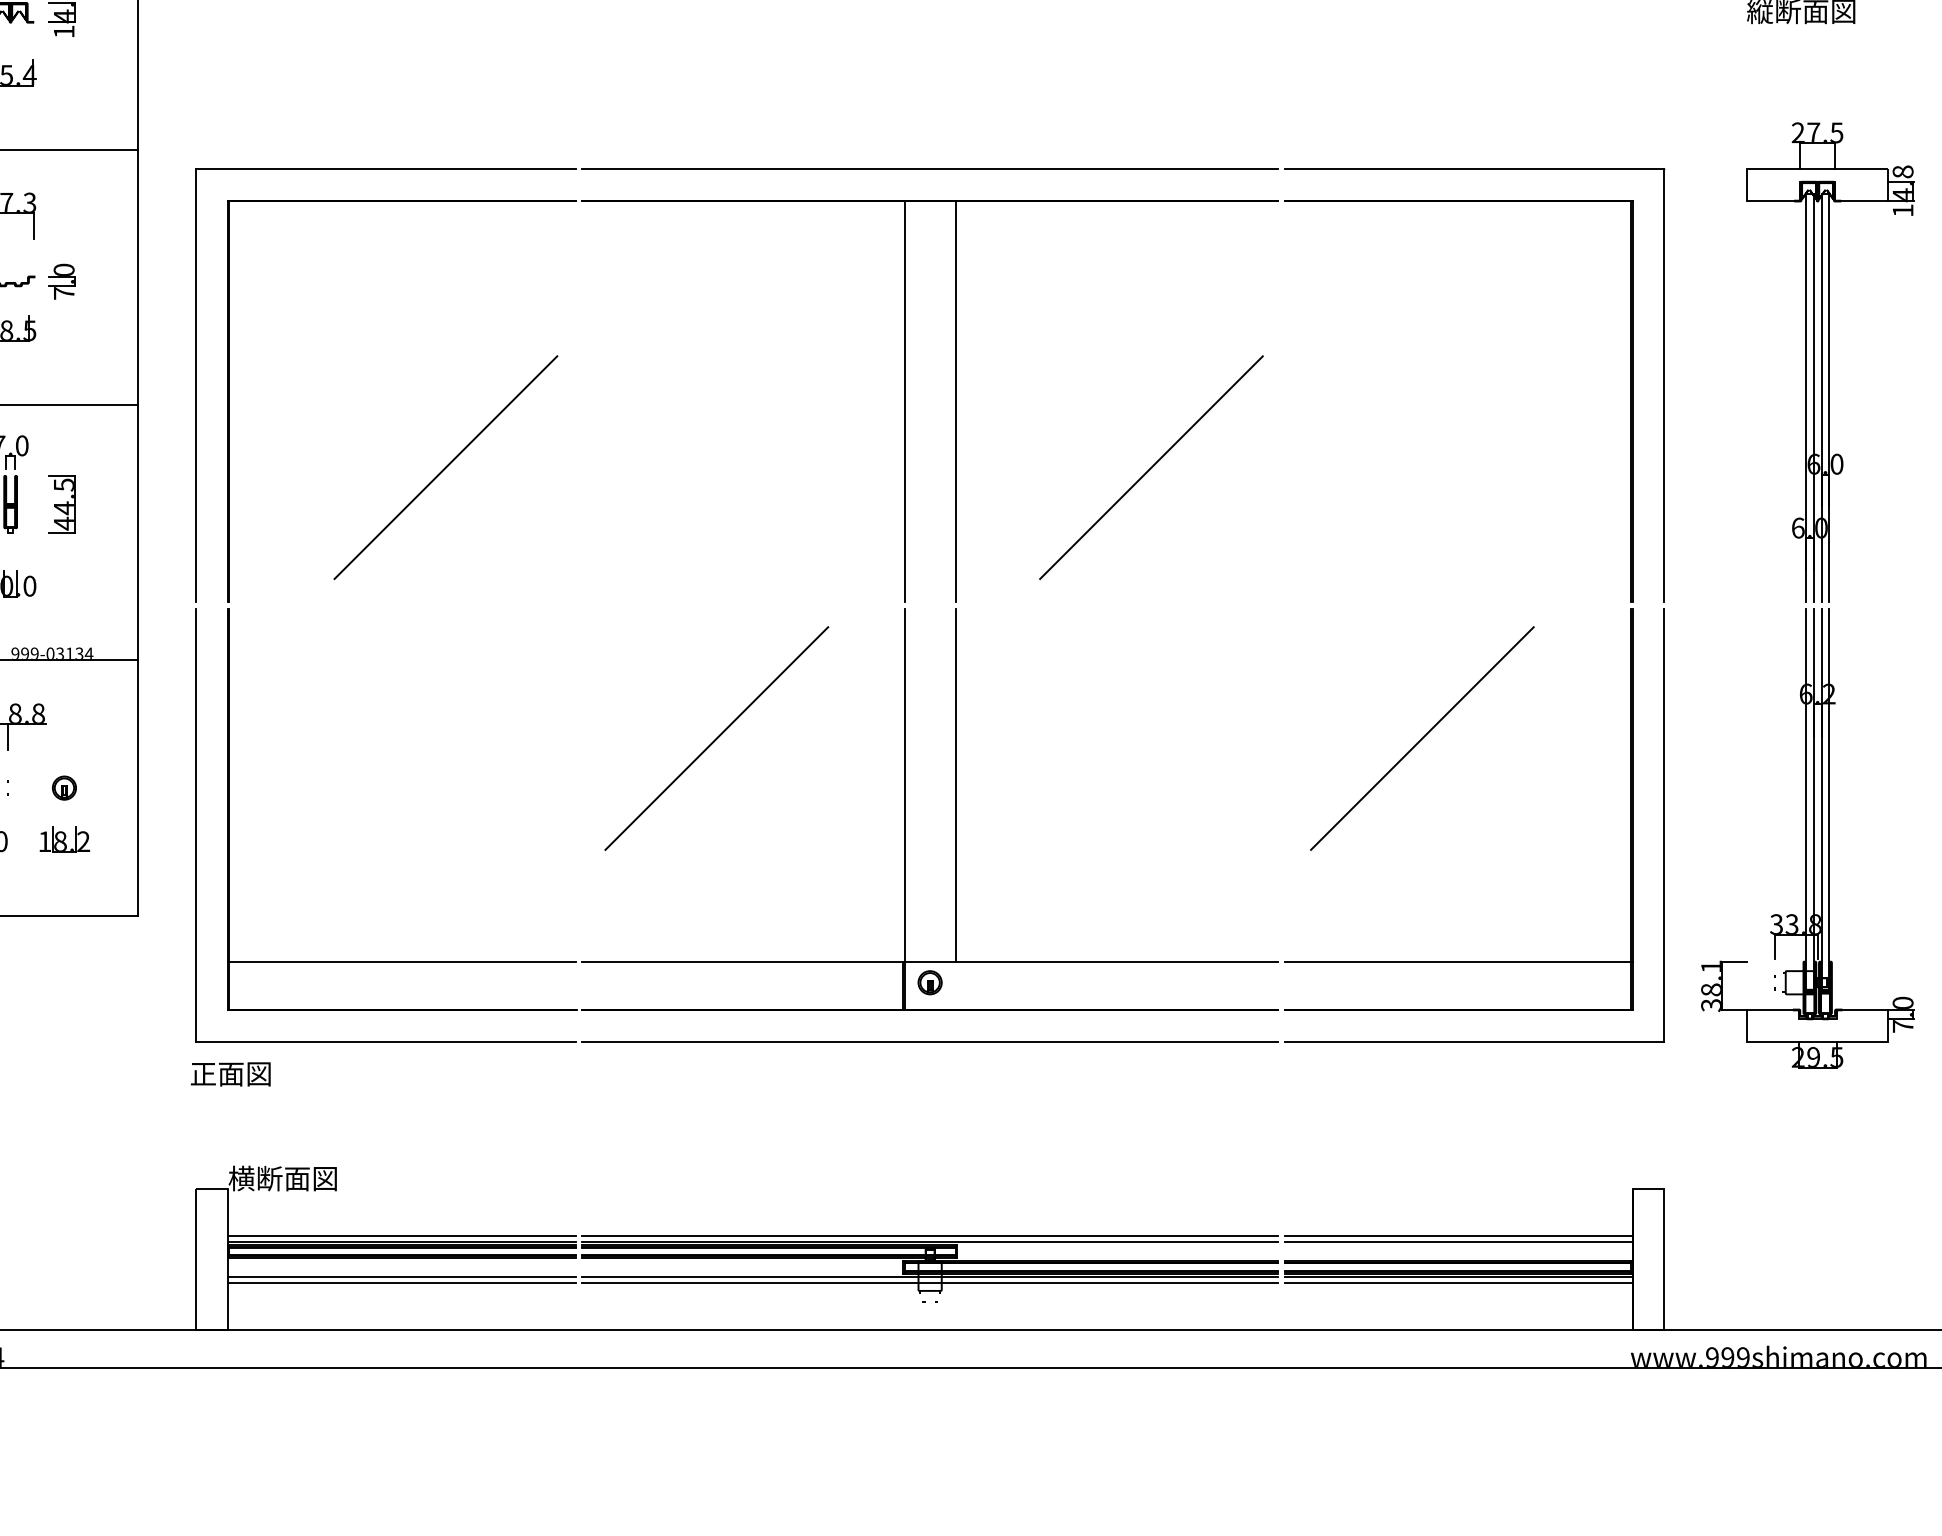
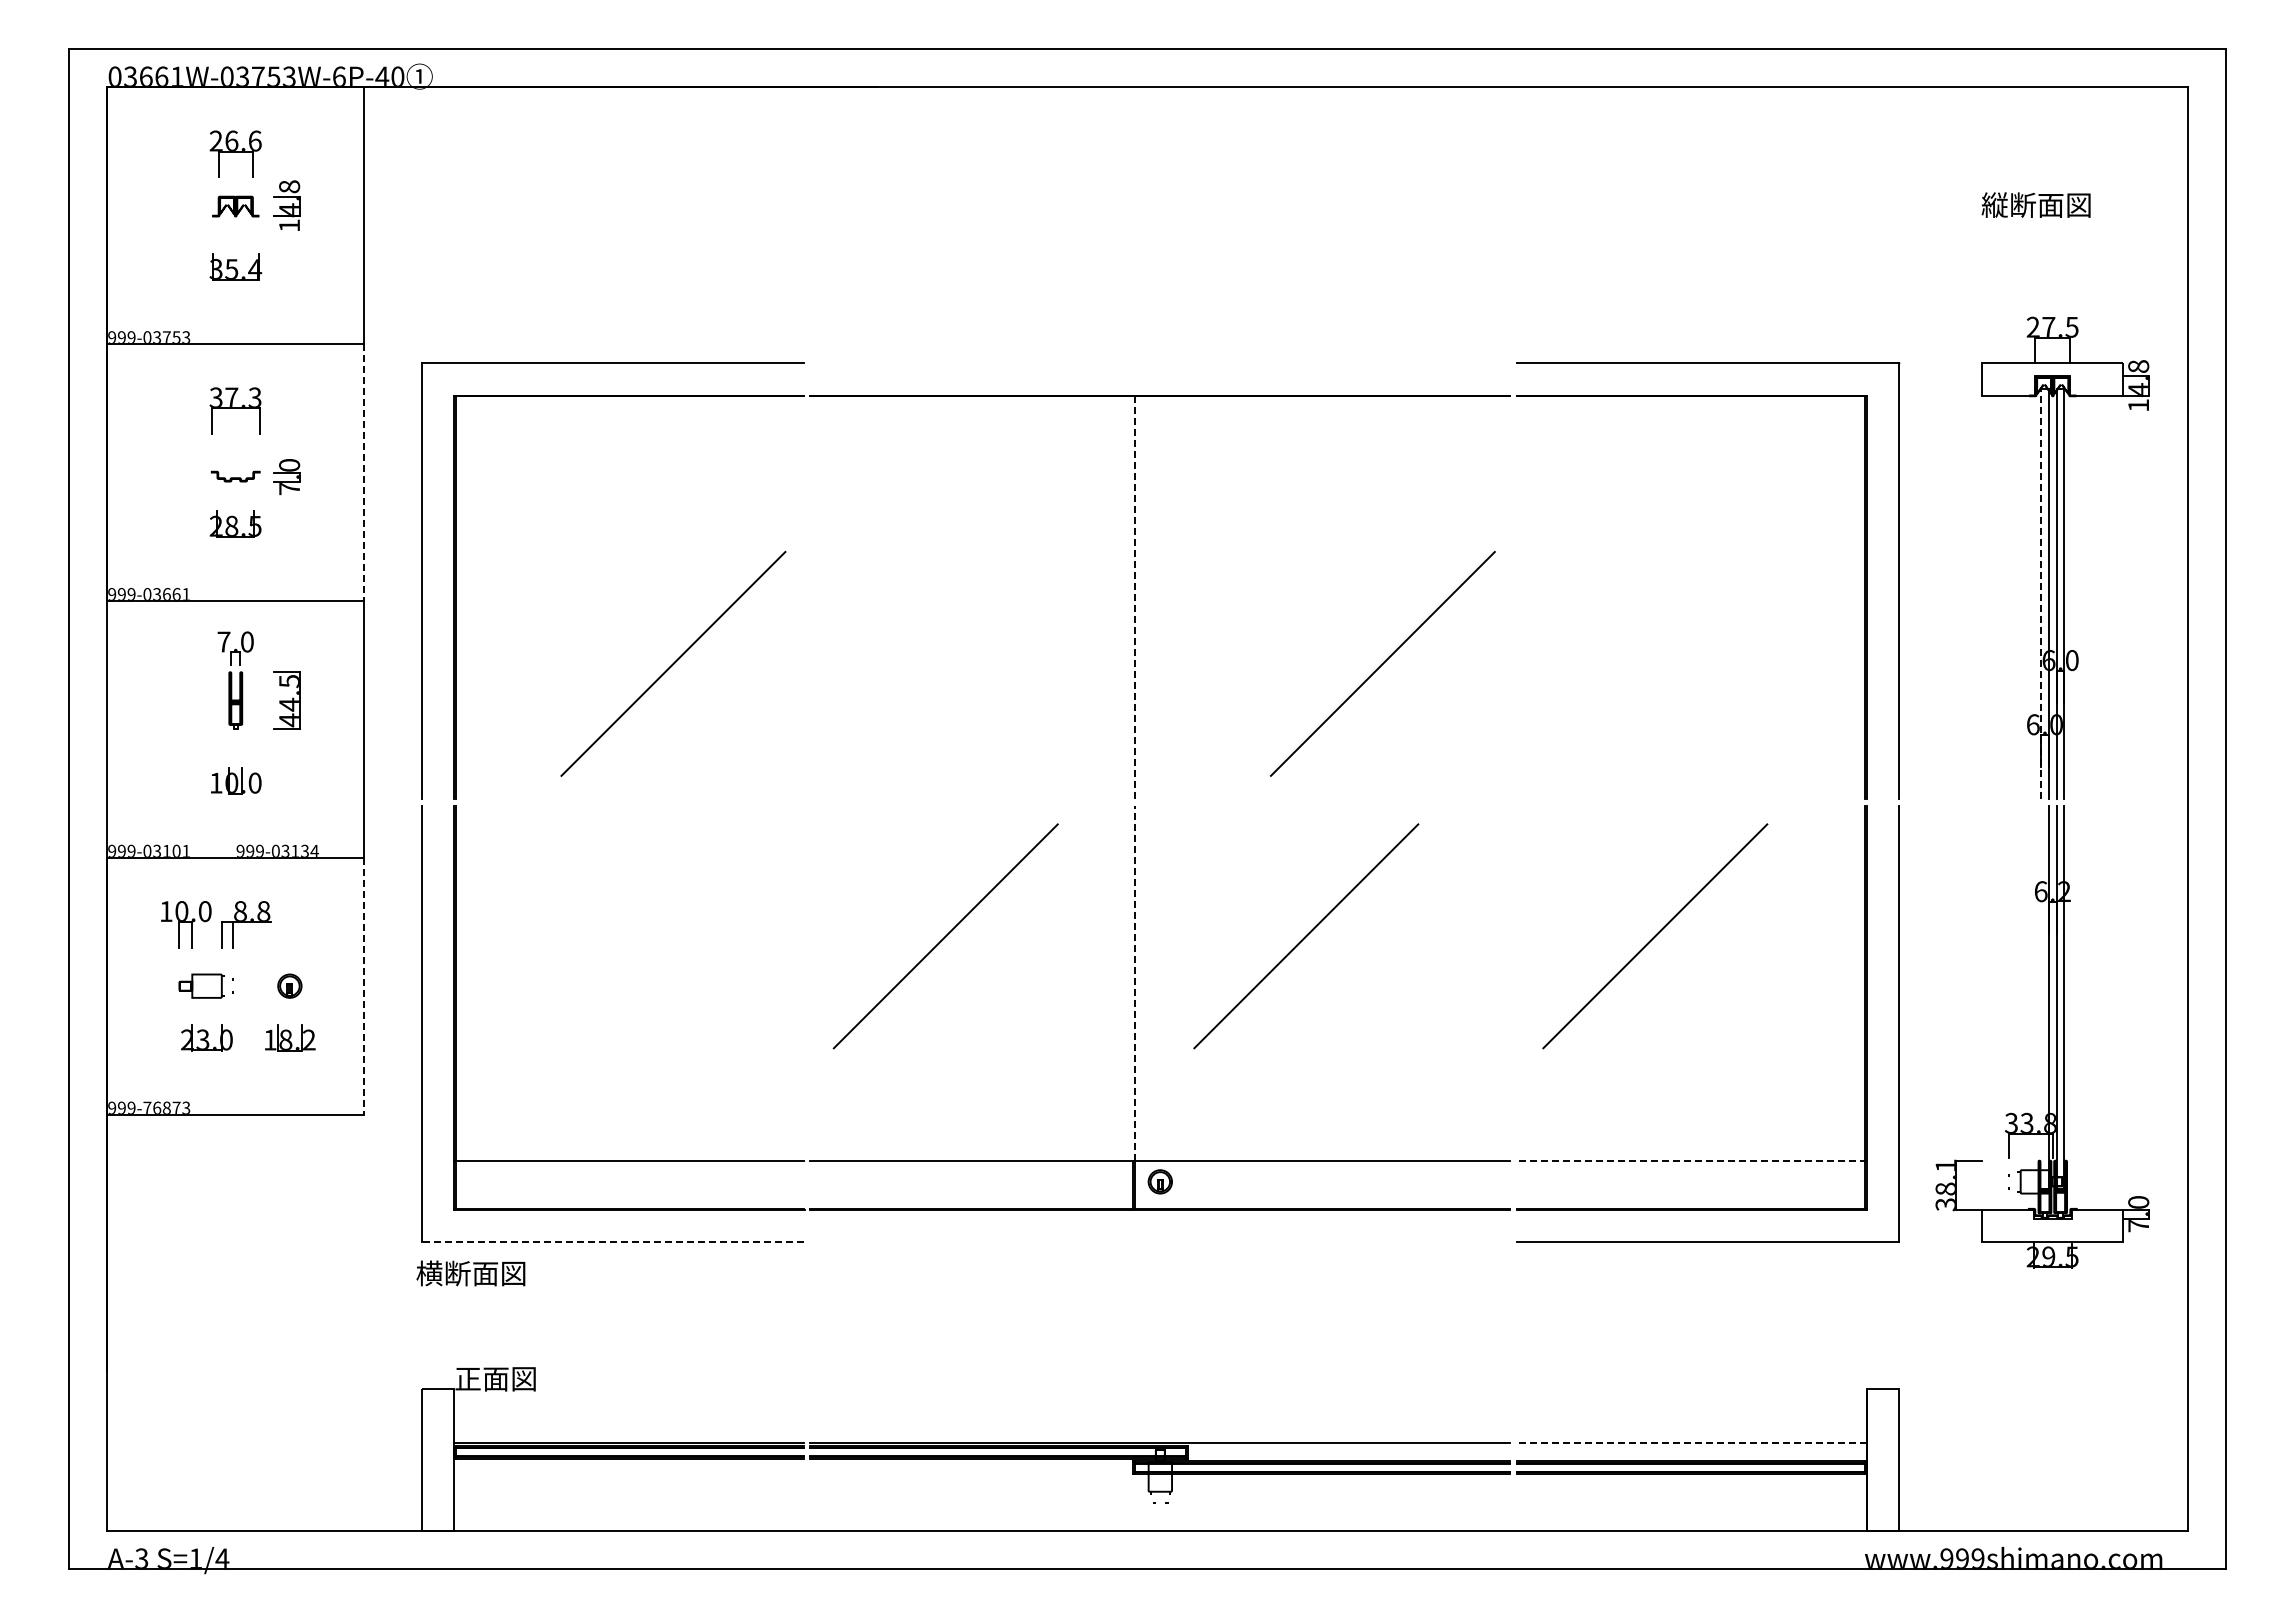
line: (930, 168) -> (1160, 363), removed
line: (138, 278) -> (364, 473), solid -> dashed
line: (1806, 397) -> (2041, 593), solid -> dashed
line: (904, 401) -> (1134, 597), solid -> dashed
line: (956, 401) -> (1186, 597), removed
line: (1075, 738) -> (1306, 936), added
line: (904, 784) -> (1134, 982), solid -> dashed
line: (956, 784) -> (1186, 982), removed
line: (138, 788) -> (364, 986), solid -> dashed
line: (1806, 798) -> (2041, 996), removed
line: (1458, 961) -> (1691, 1160), solid -> dashed
line: (385, 1042) -> (612, 1241), solid -> dashed
line: (930, 1042) -> (1160, 1241), removed
text: (244, 1073) -> (470, 1273), 正面図 -> 横断面図
text: (282, 1178) -> (509, 1378), 横断面図 -> 正面図
line: (402, 1235) -> (629, 1436), removed
line: (930, 1235) -> (1160, 1436), removed
line: (1458, 1235) -> (1691, 1436), removed
line: (1458, 1241) -> (1691, 1442), solid -> dashed
line: (402, 1276) -> (629, 1477), removed
line: (930, 1276) -> (1160, 1477), removed
line: (1458, 1276) -> (1691, 1477), removed
line: (402, 1282) -> (629, 1483), removed
line: (930, 1282) -> (1160, 1483), removed
line: (1458, 1282) -> (1691, 1483), removed

